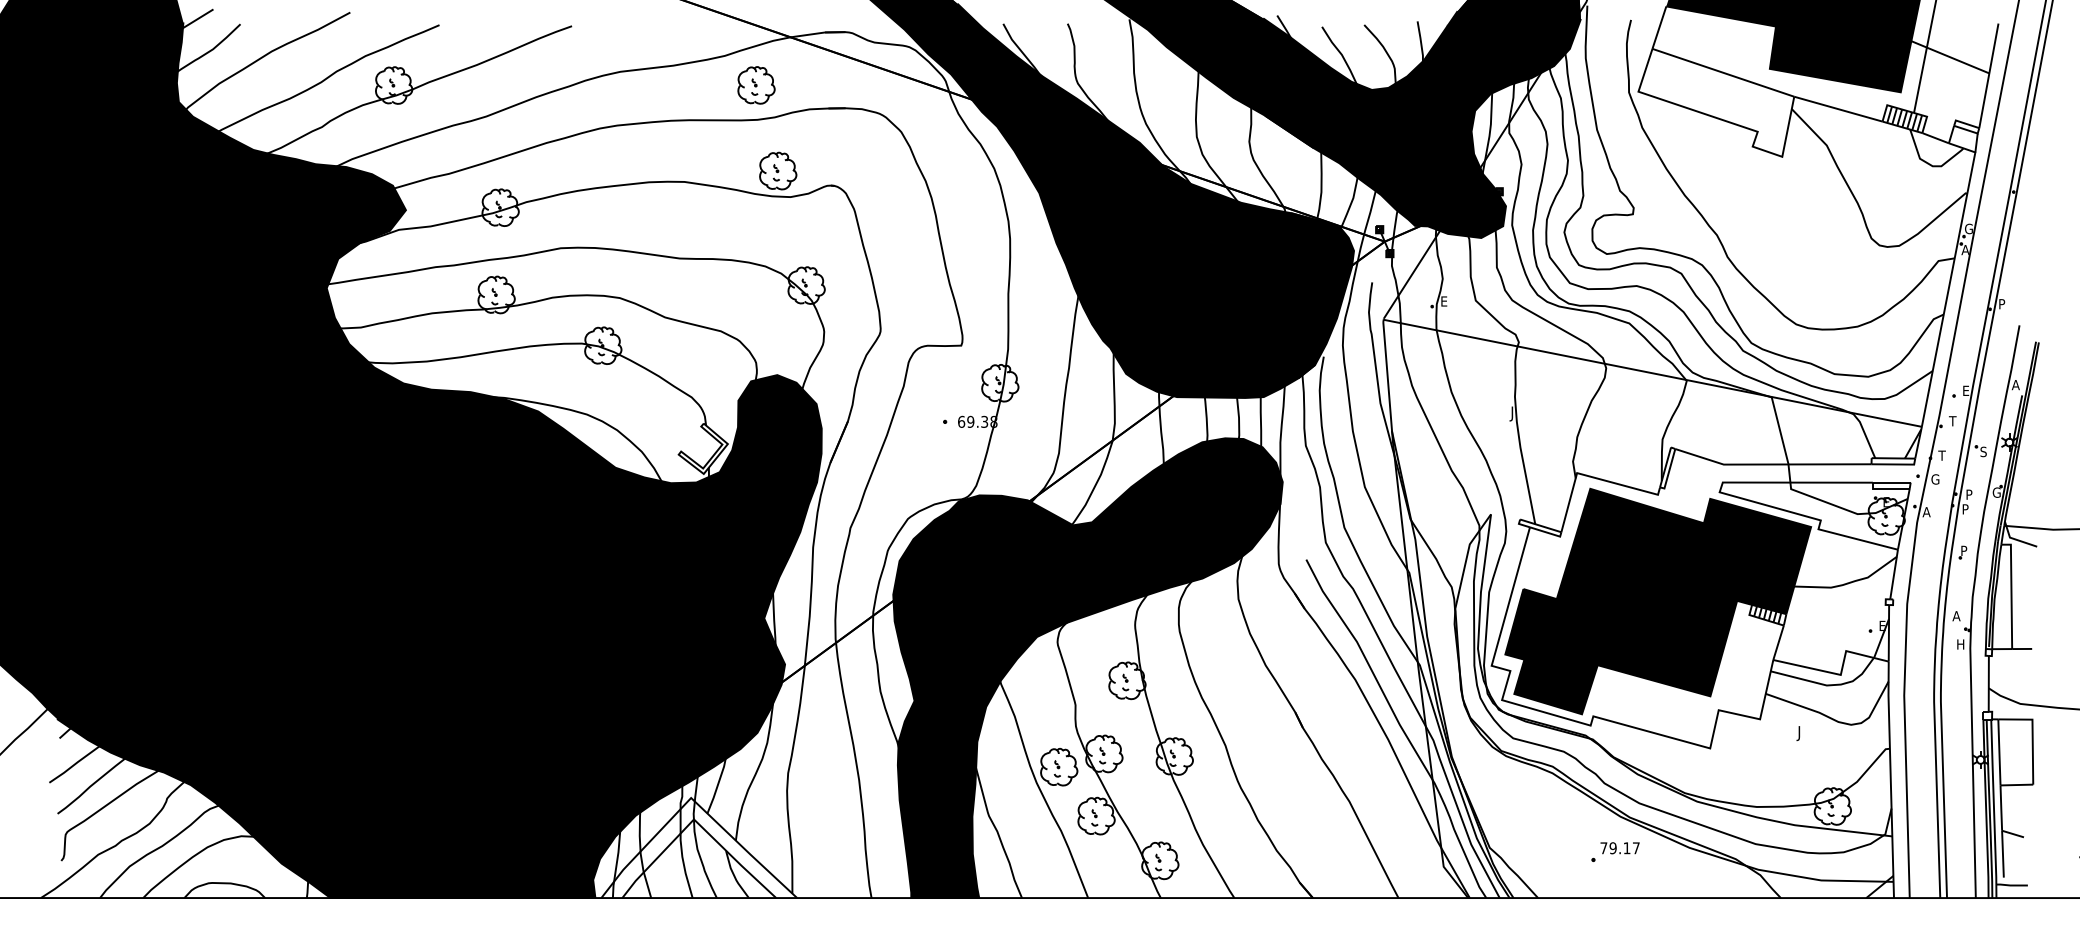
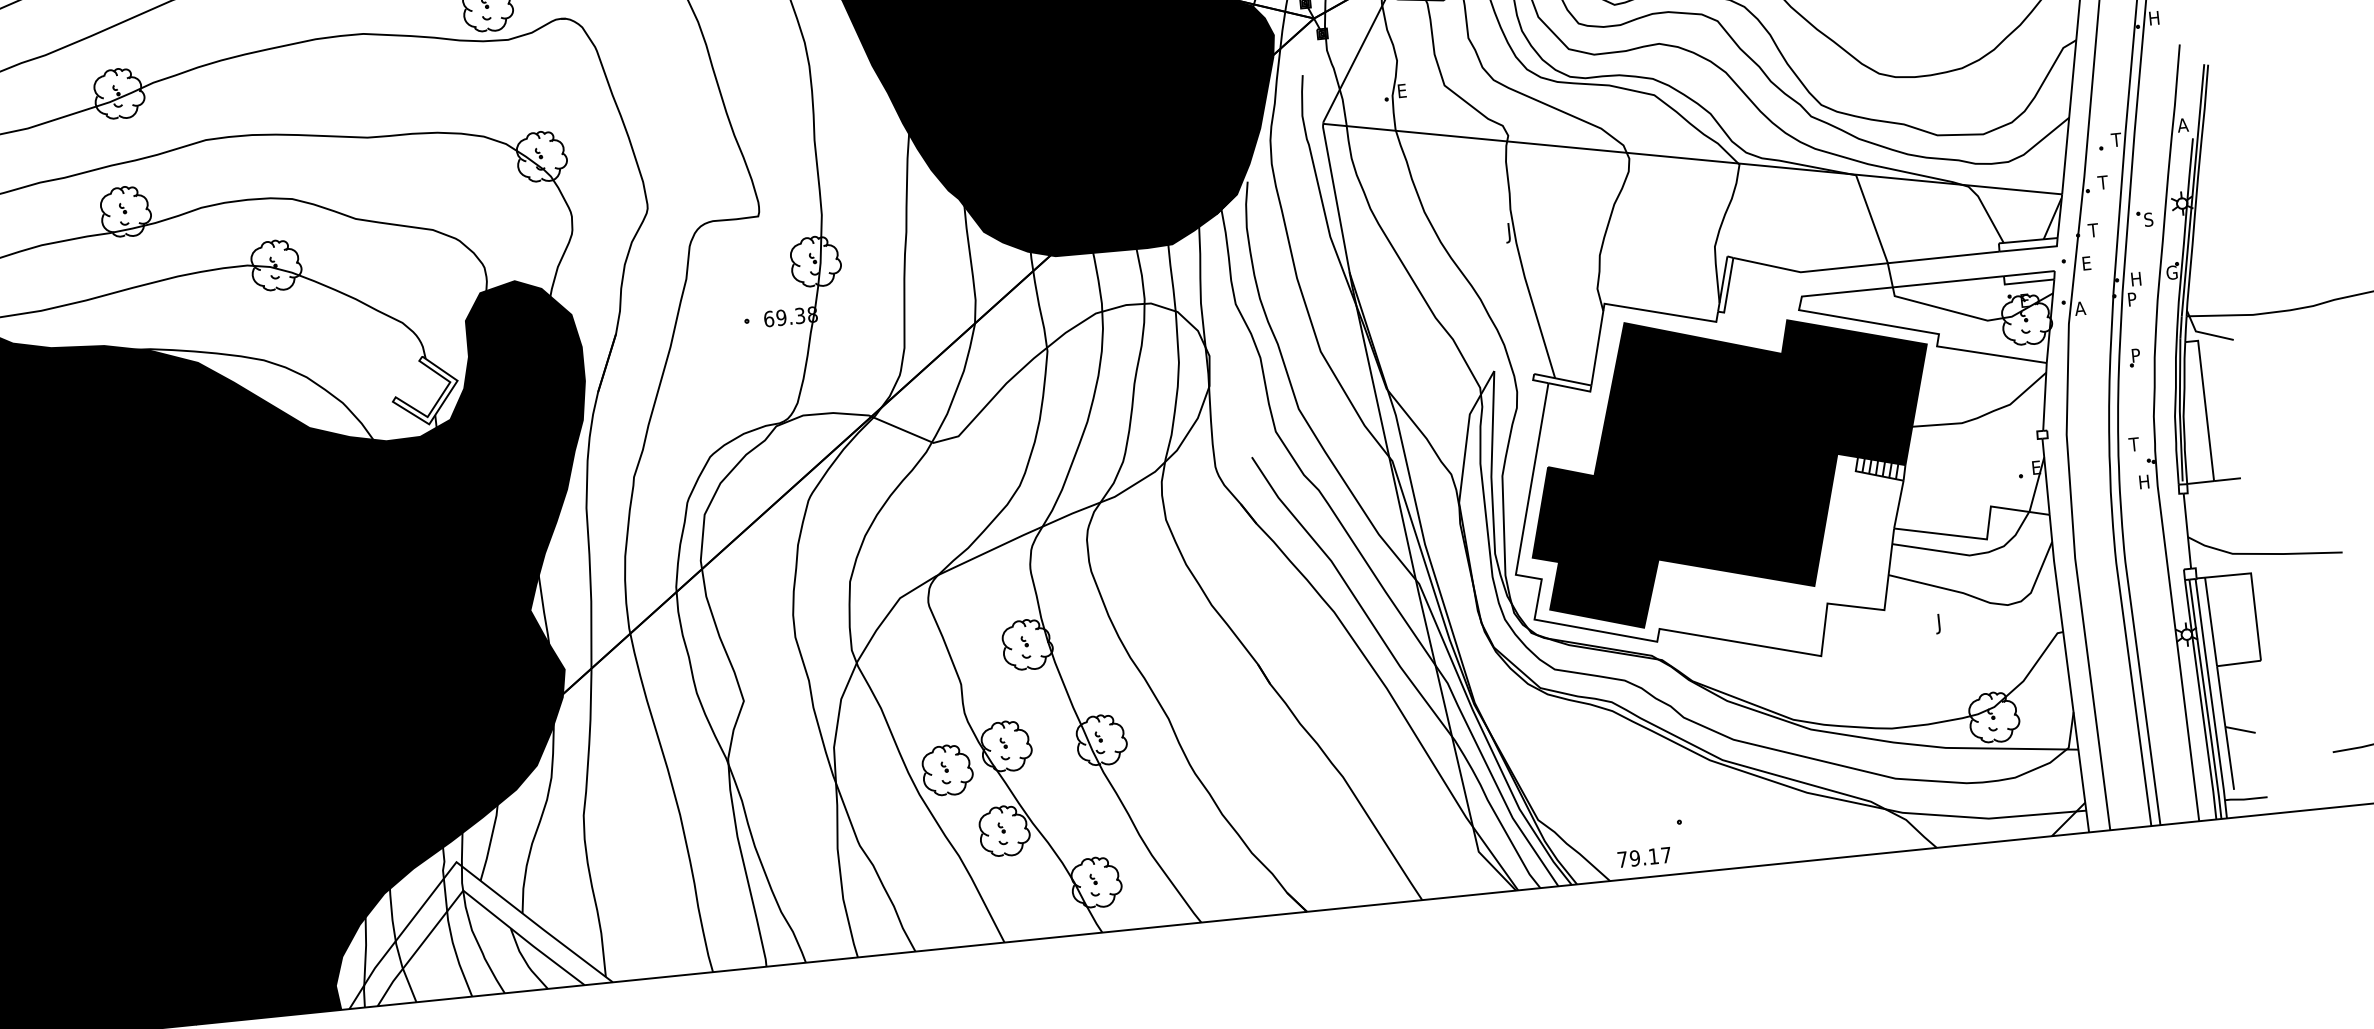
text: (2003, 304) -> (2155, 18), P -> H
text: (1965, 390) -> (2115, 139), E -> T
text: (1935, 479) -> (2087, 263), G -> E
text: (1970, 494) -> (2136, 278), P -> H
text: (1956, 616) -> (2134, 444), A -> T
fill: (1087, 668) -> (972, 633), removed
text: (1619, 848) -> (1643, 857), moved

